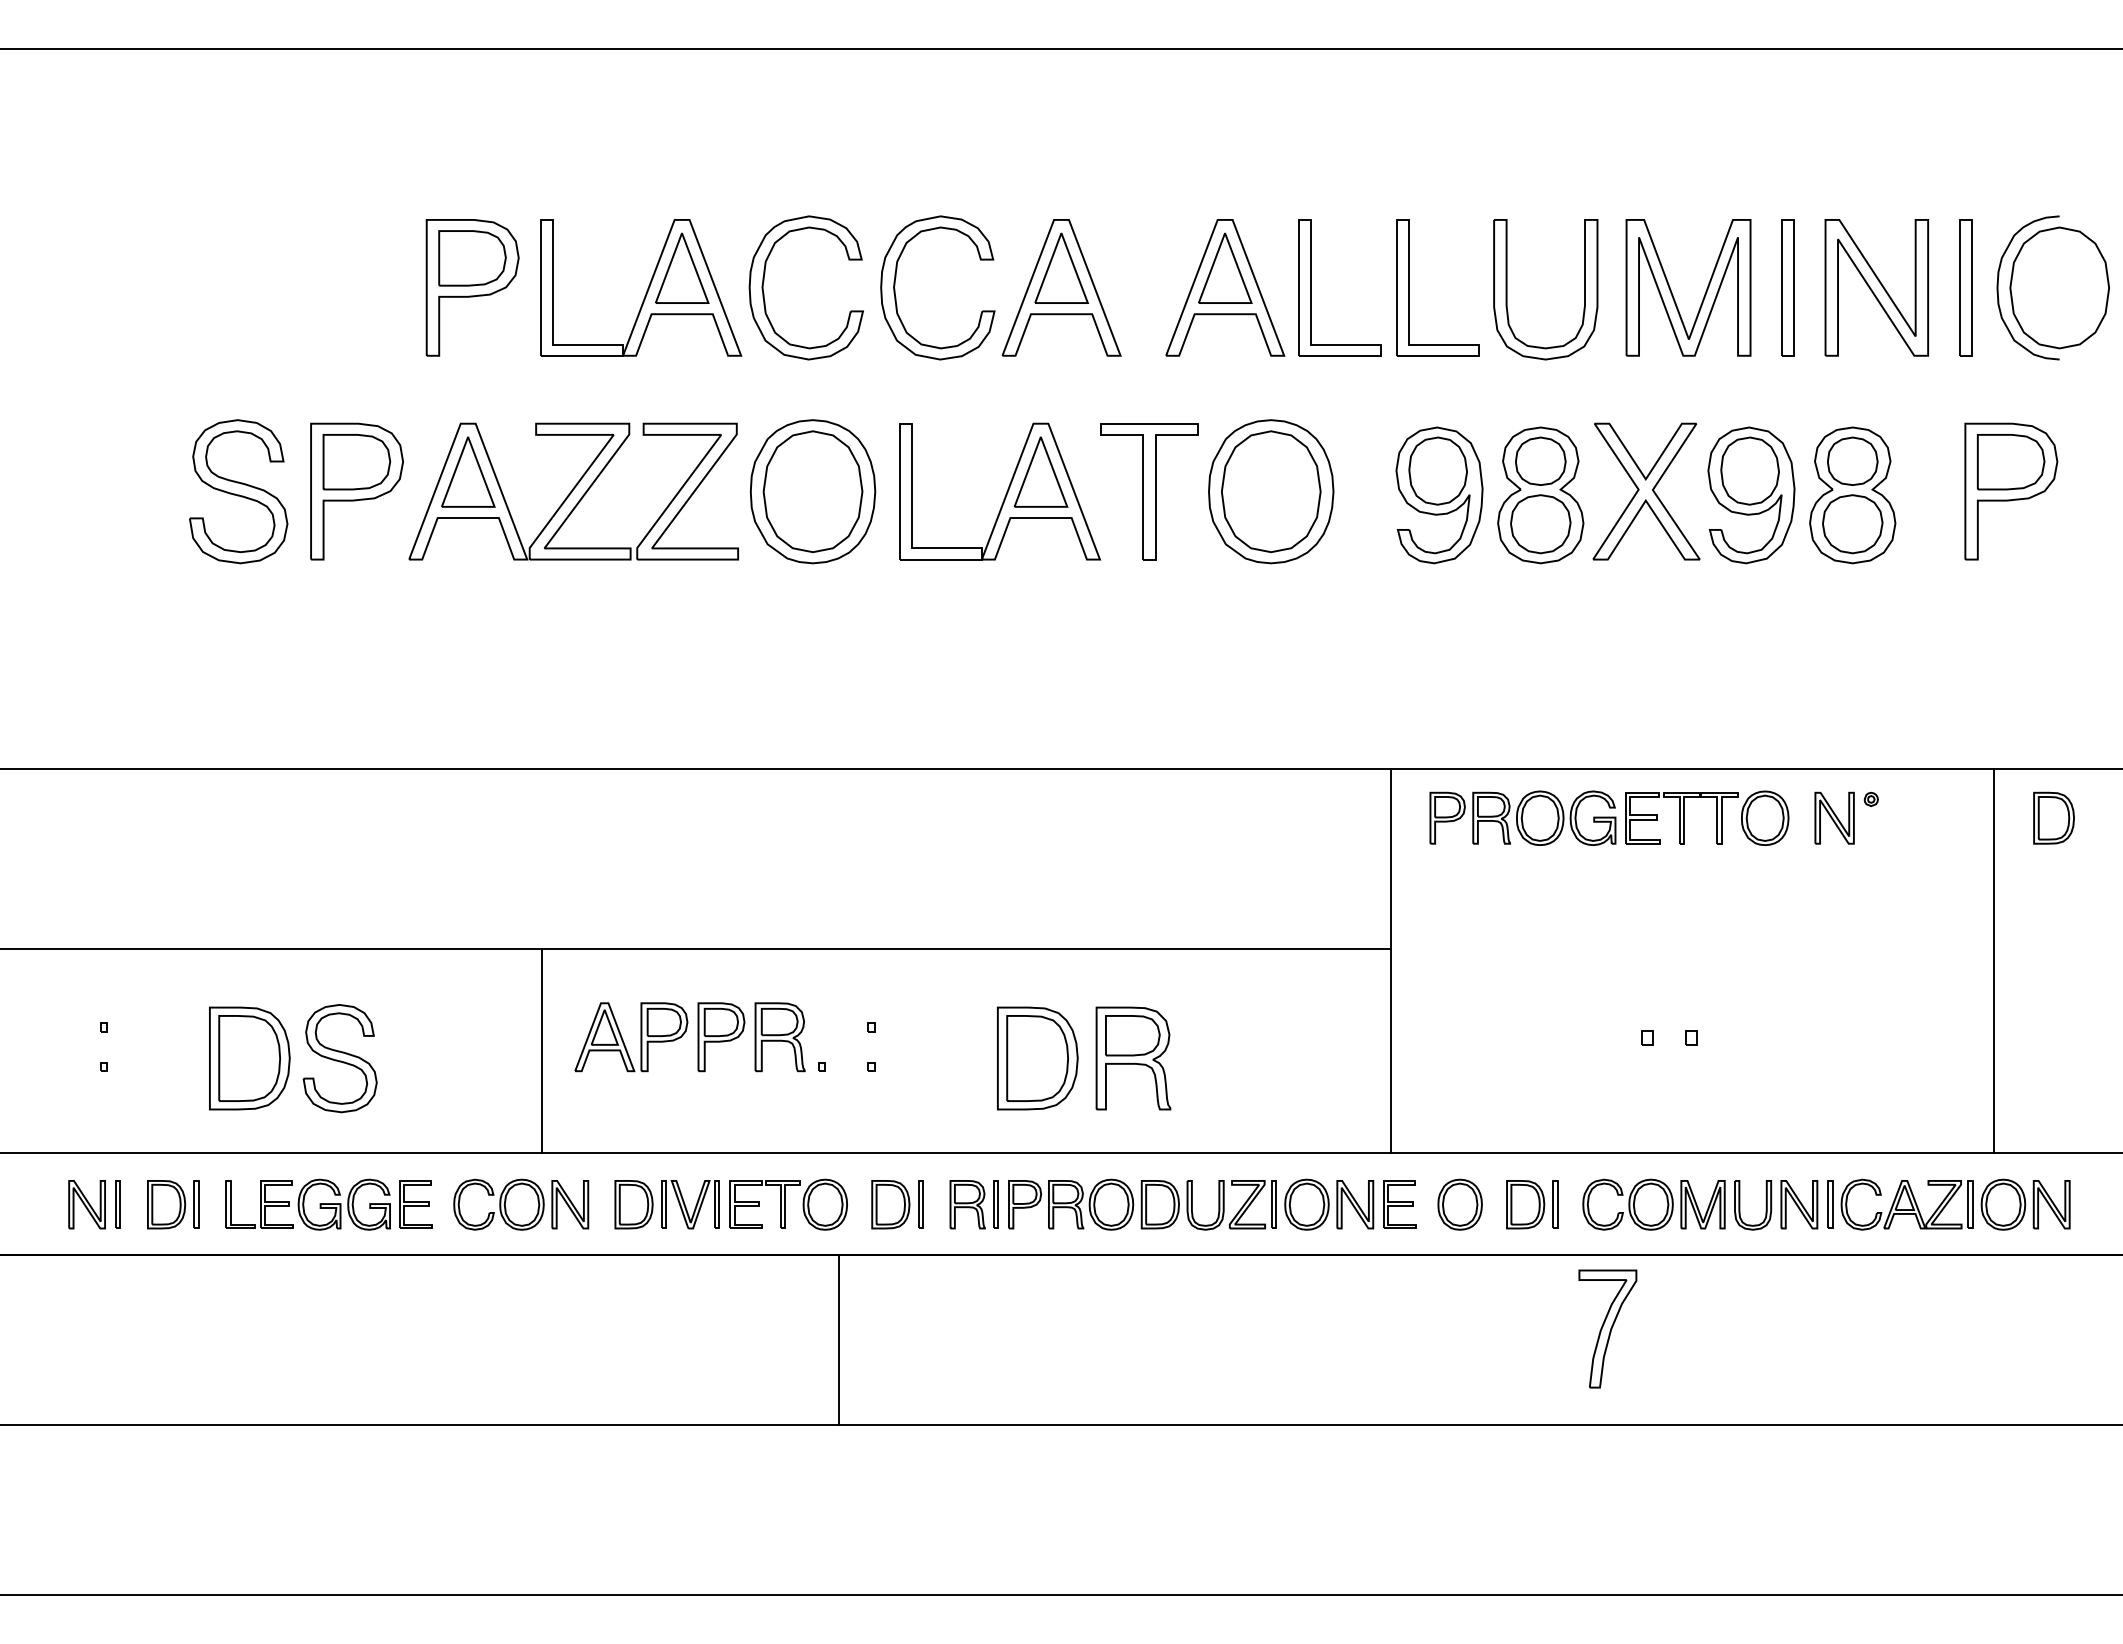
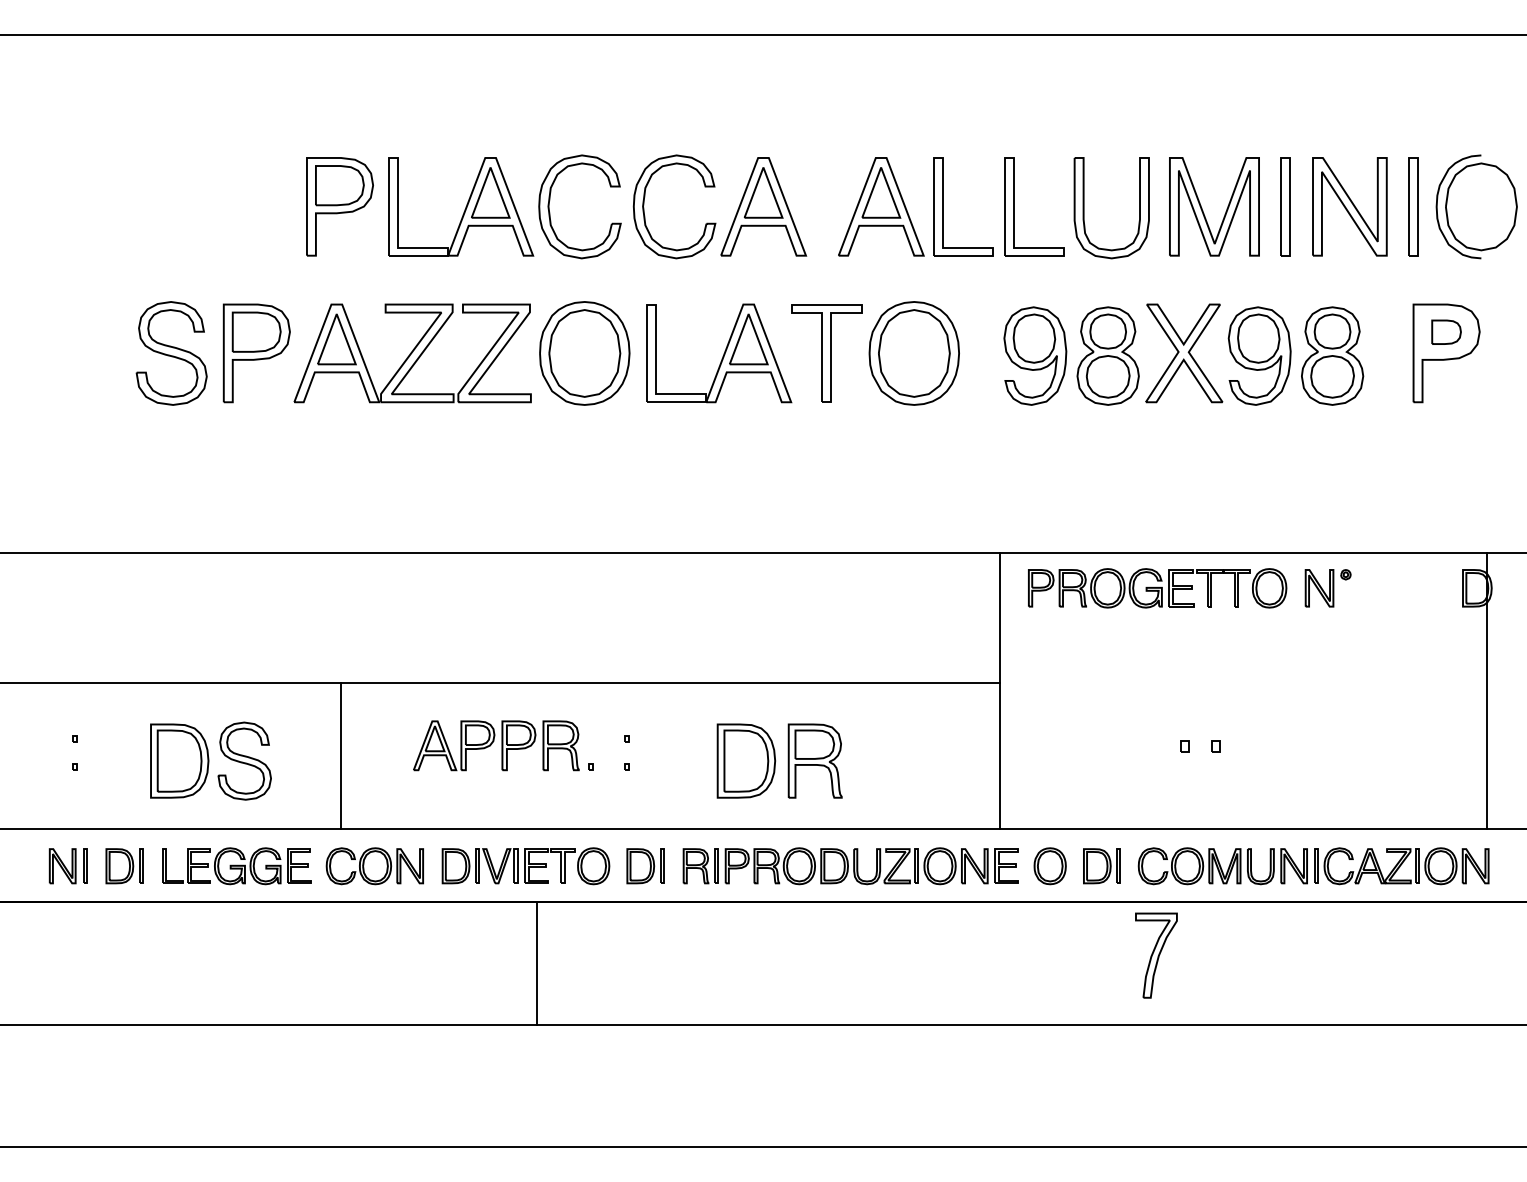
part: (2011, 462) -> (1446, 332), size x0.6
line: (1994, 961) -> (1487, 691), moved
line: (541, 1051) -> (341, 756), moved
line: (838, 1339) -> (536, 963), moved

